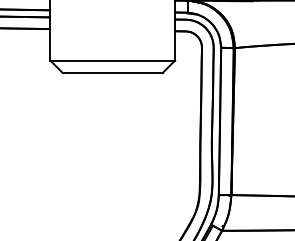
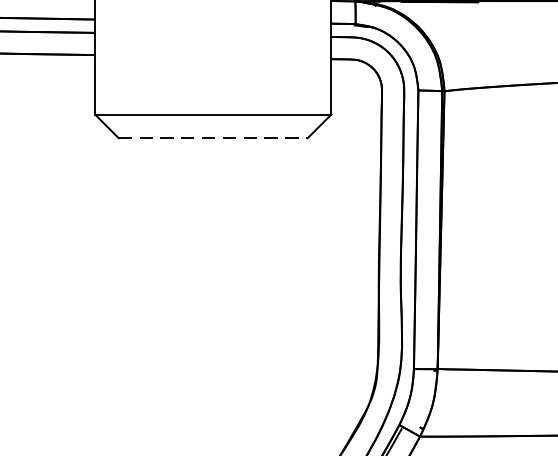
line: (112, 73) -> (212, 139), solid -> dashed

